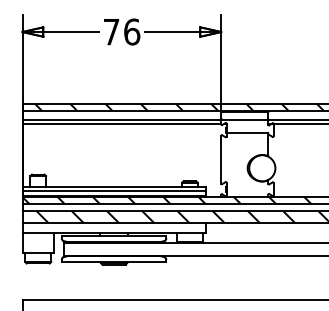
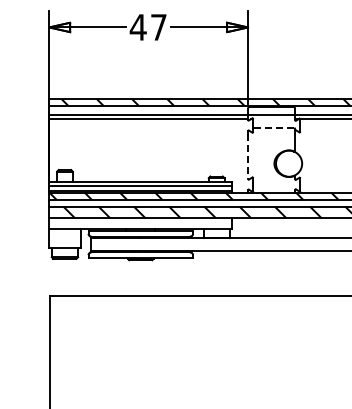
text: (121, 32) -> (148, 27), 76 -> 47
line: (246, 133) -> (273, 128), solid -> dashed
line: (221, 162) -> (248, 157), solid -> dashed

